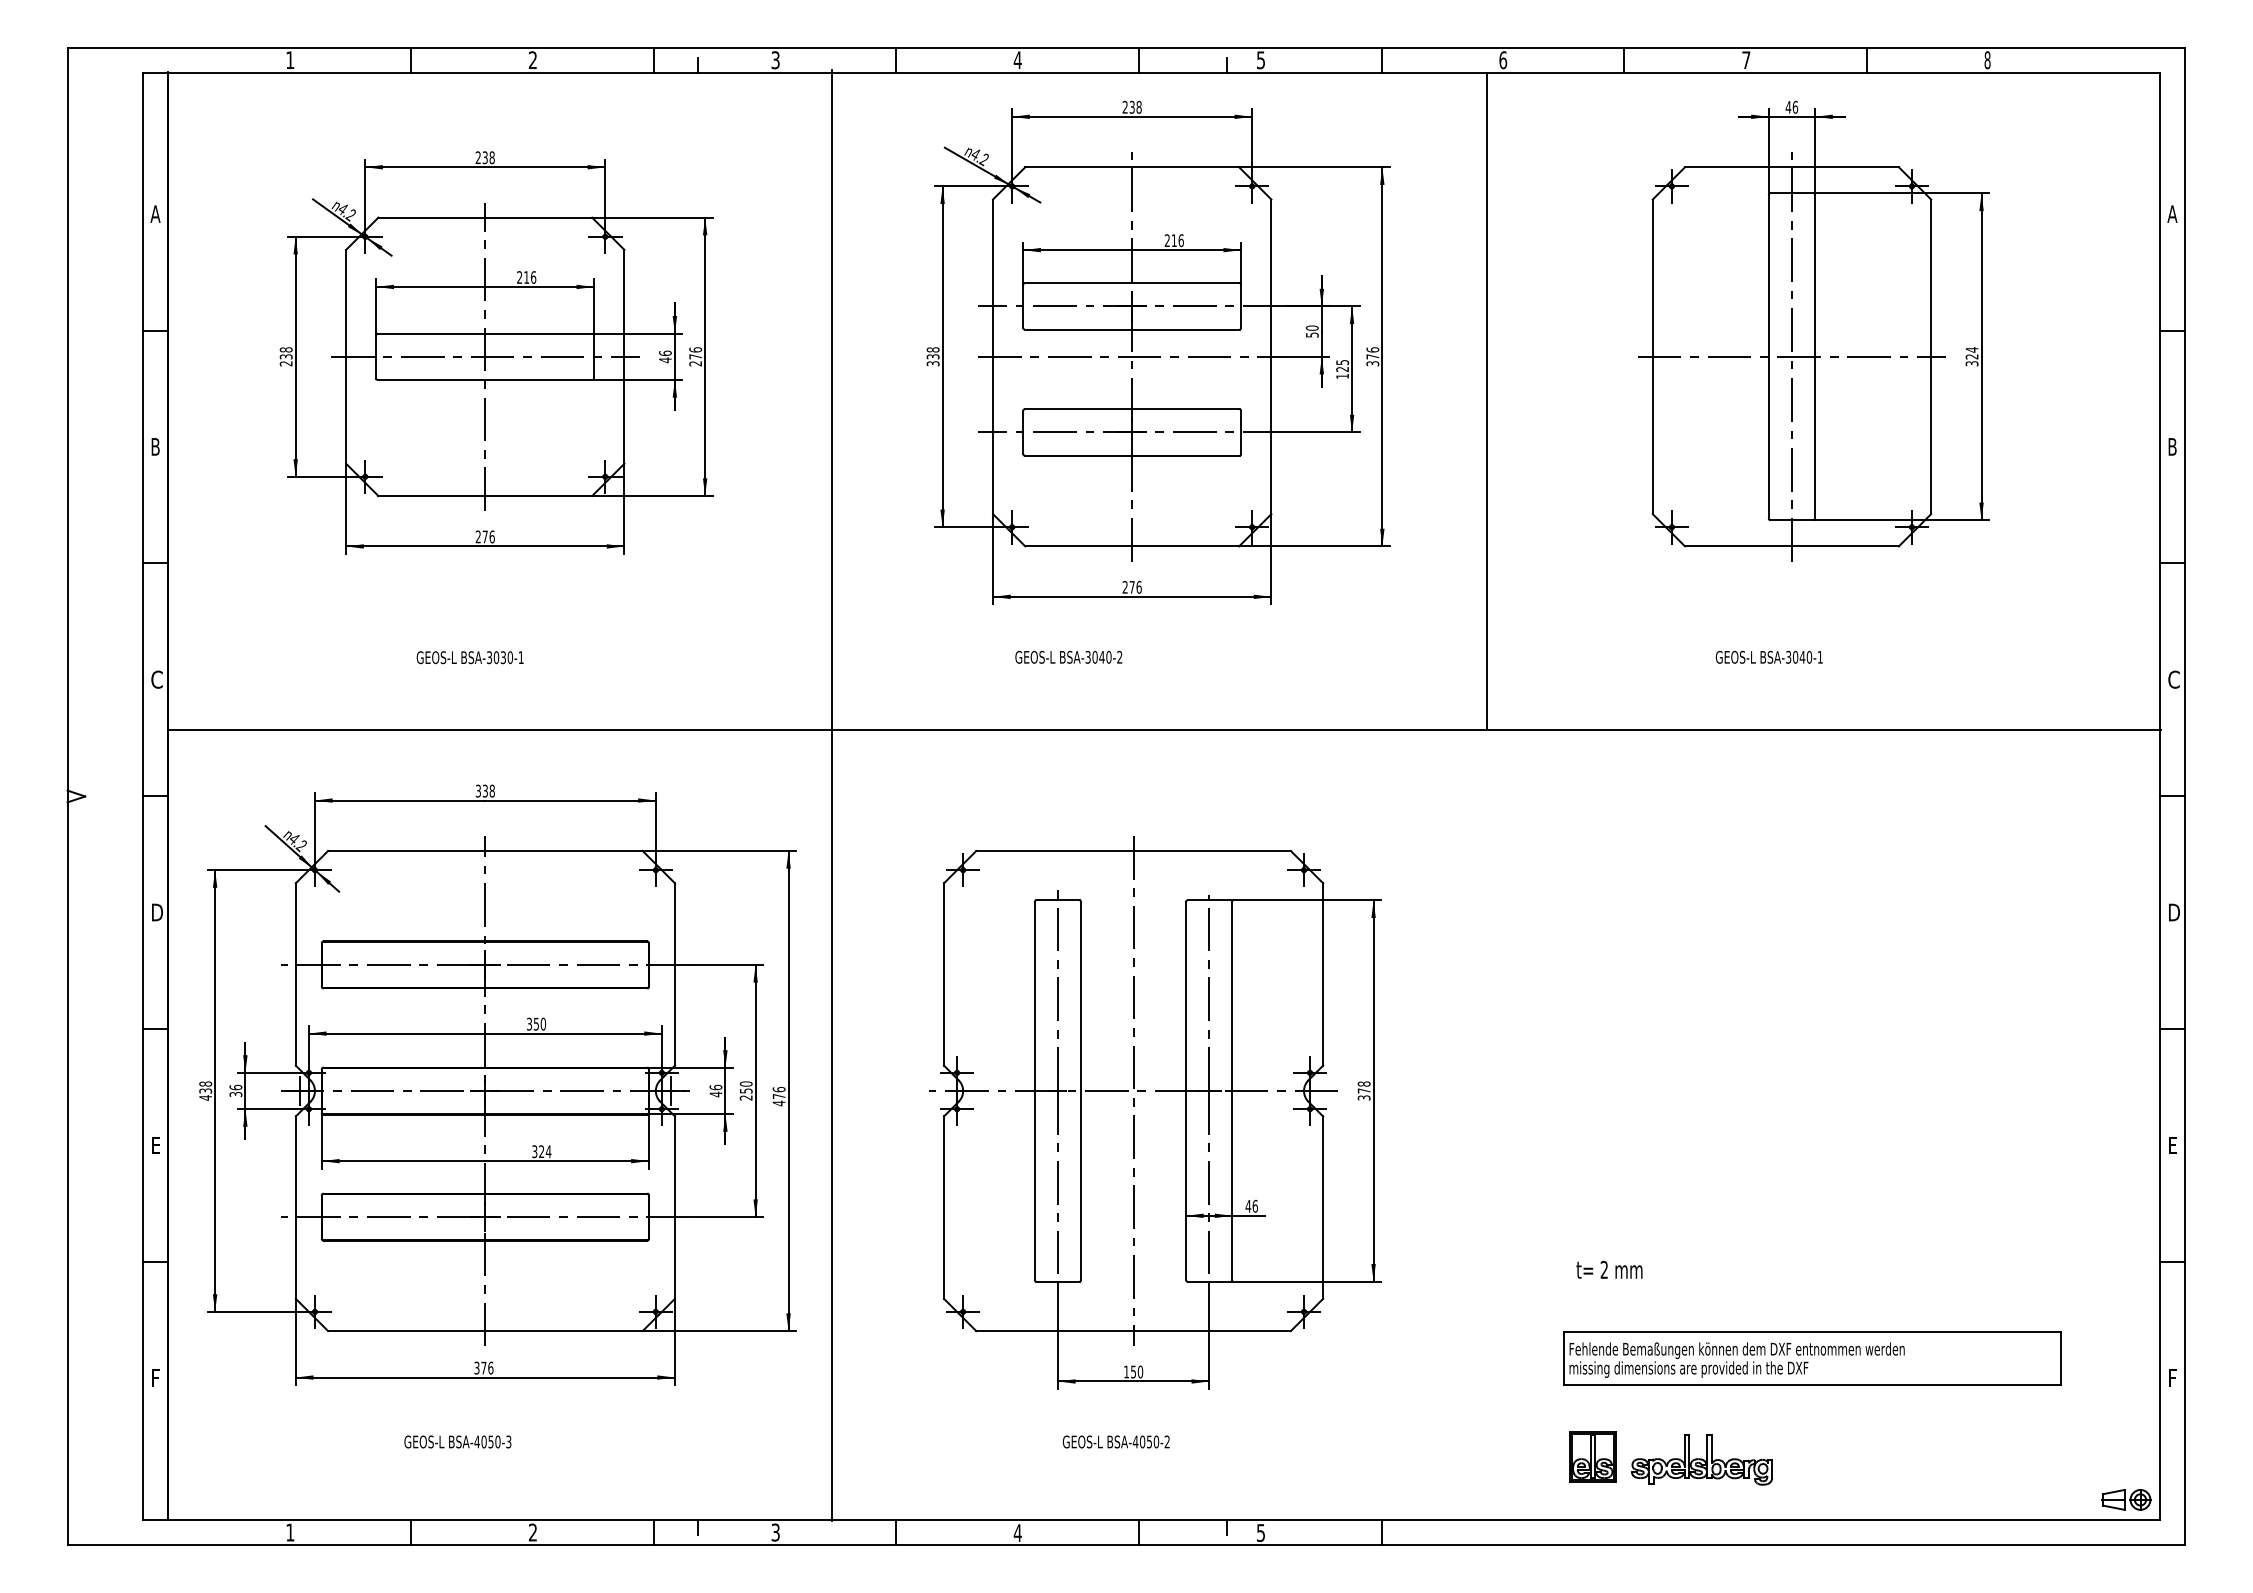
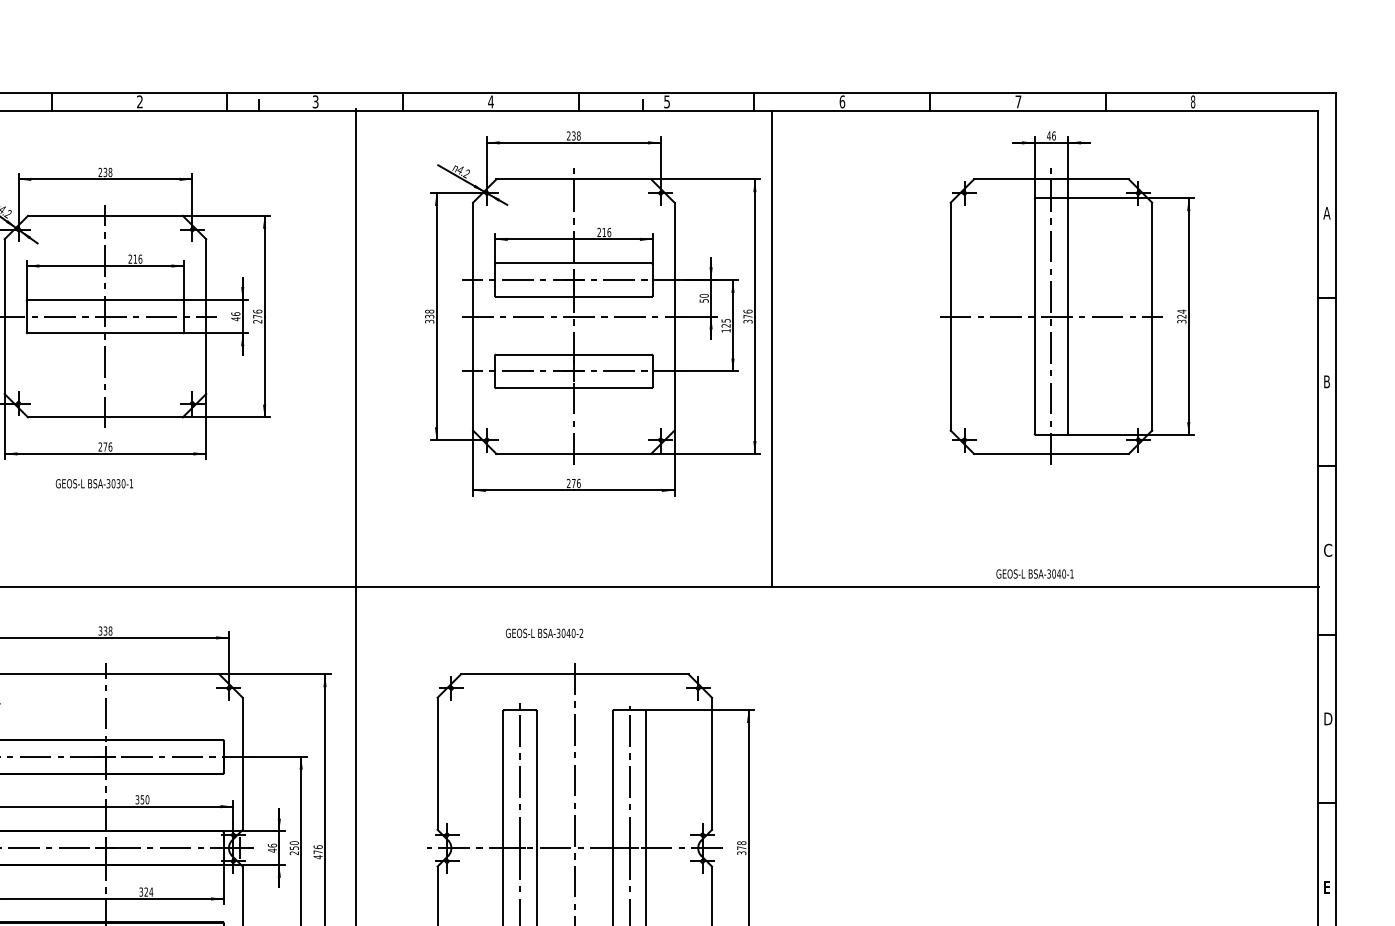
line: (1487, 400) -> (772, 348), moved
text: (1068, 656) -> (544, 632), moved
text: (1768, 656) -> (1034, 573), moved
text: (469, 657) -> (94, 483), moved

